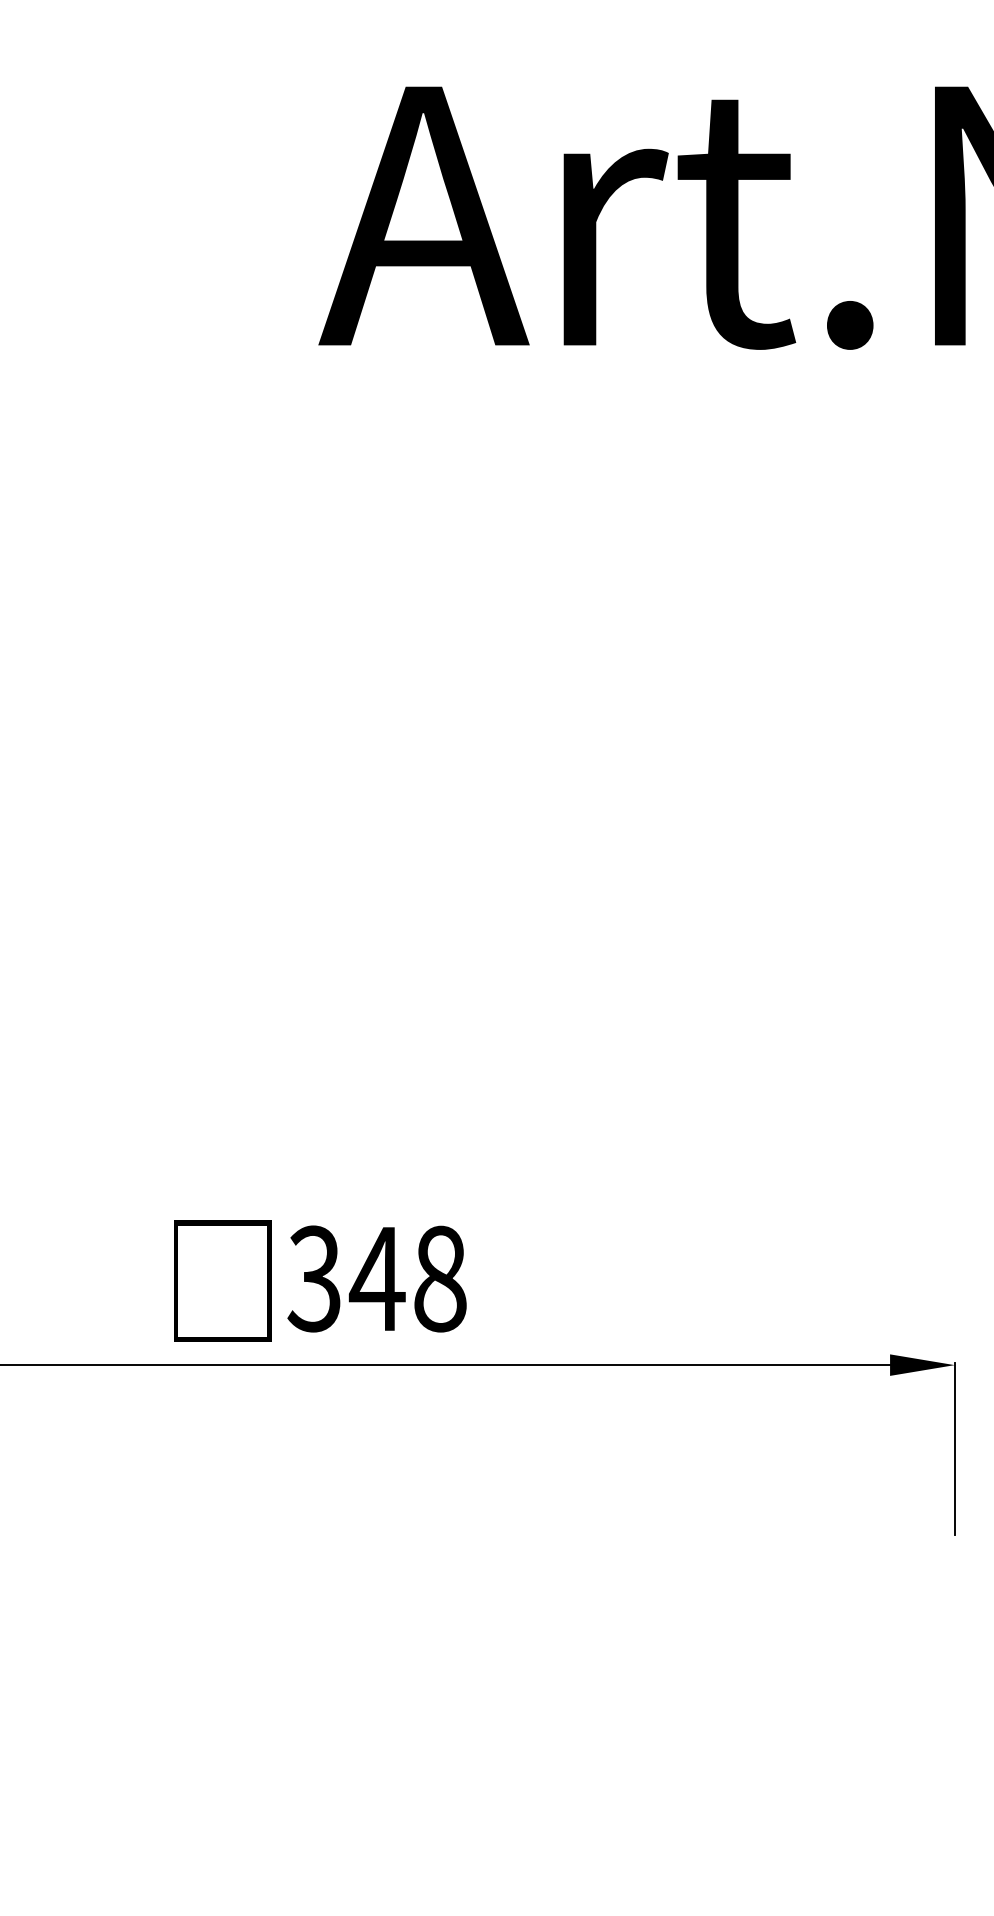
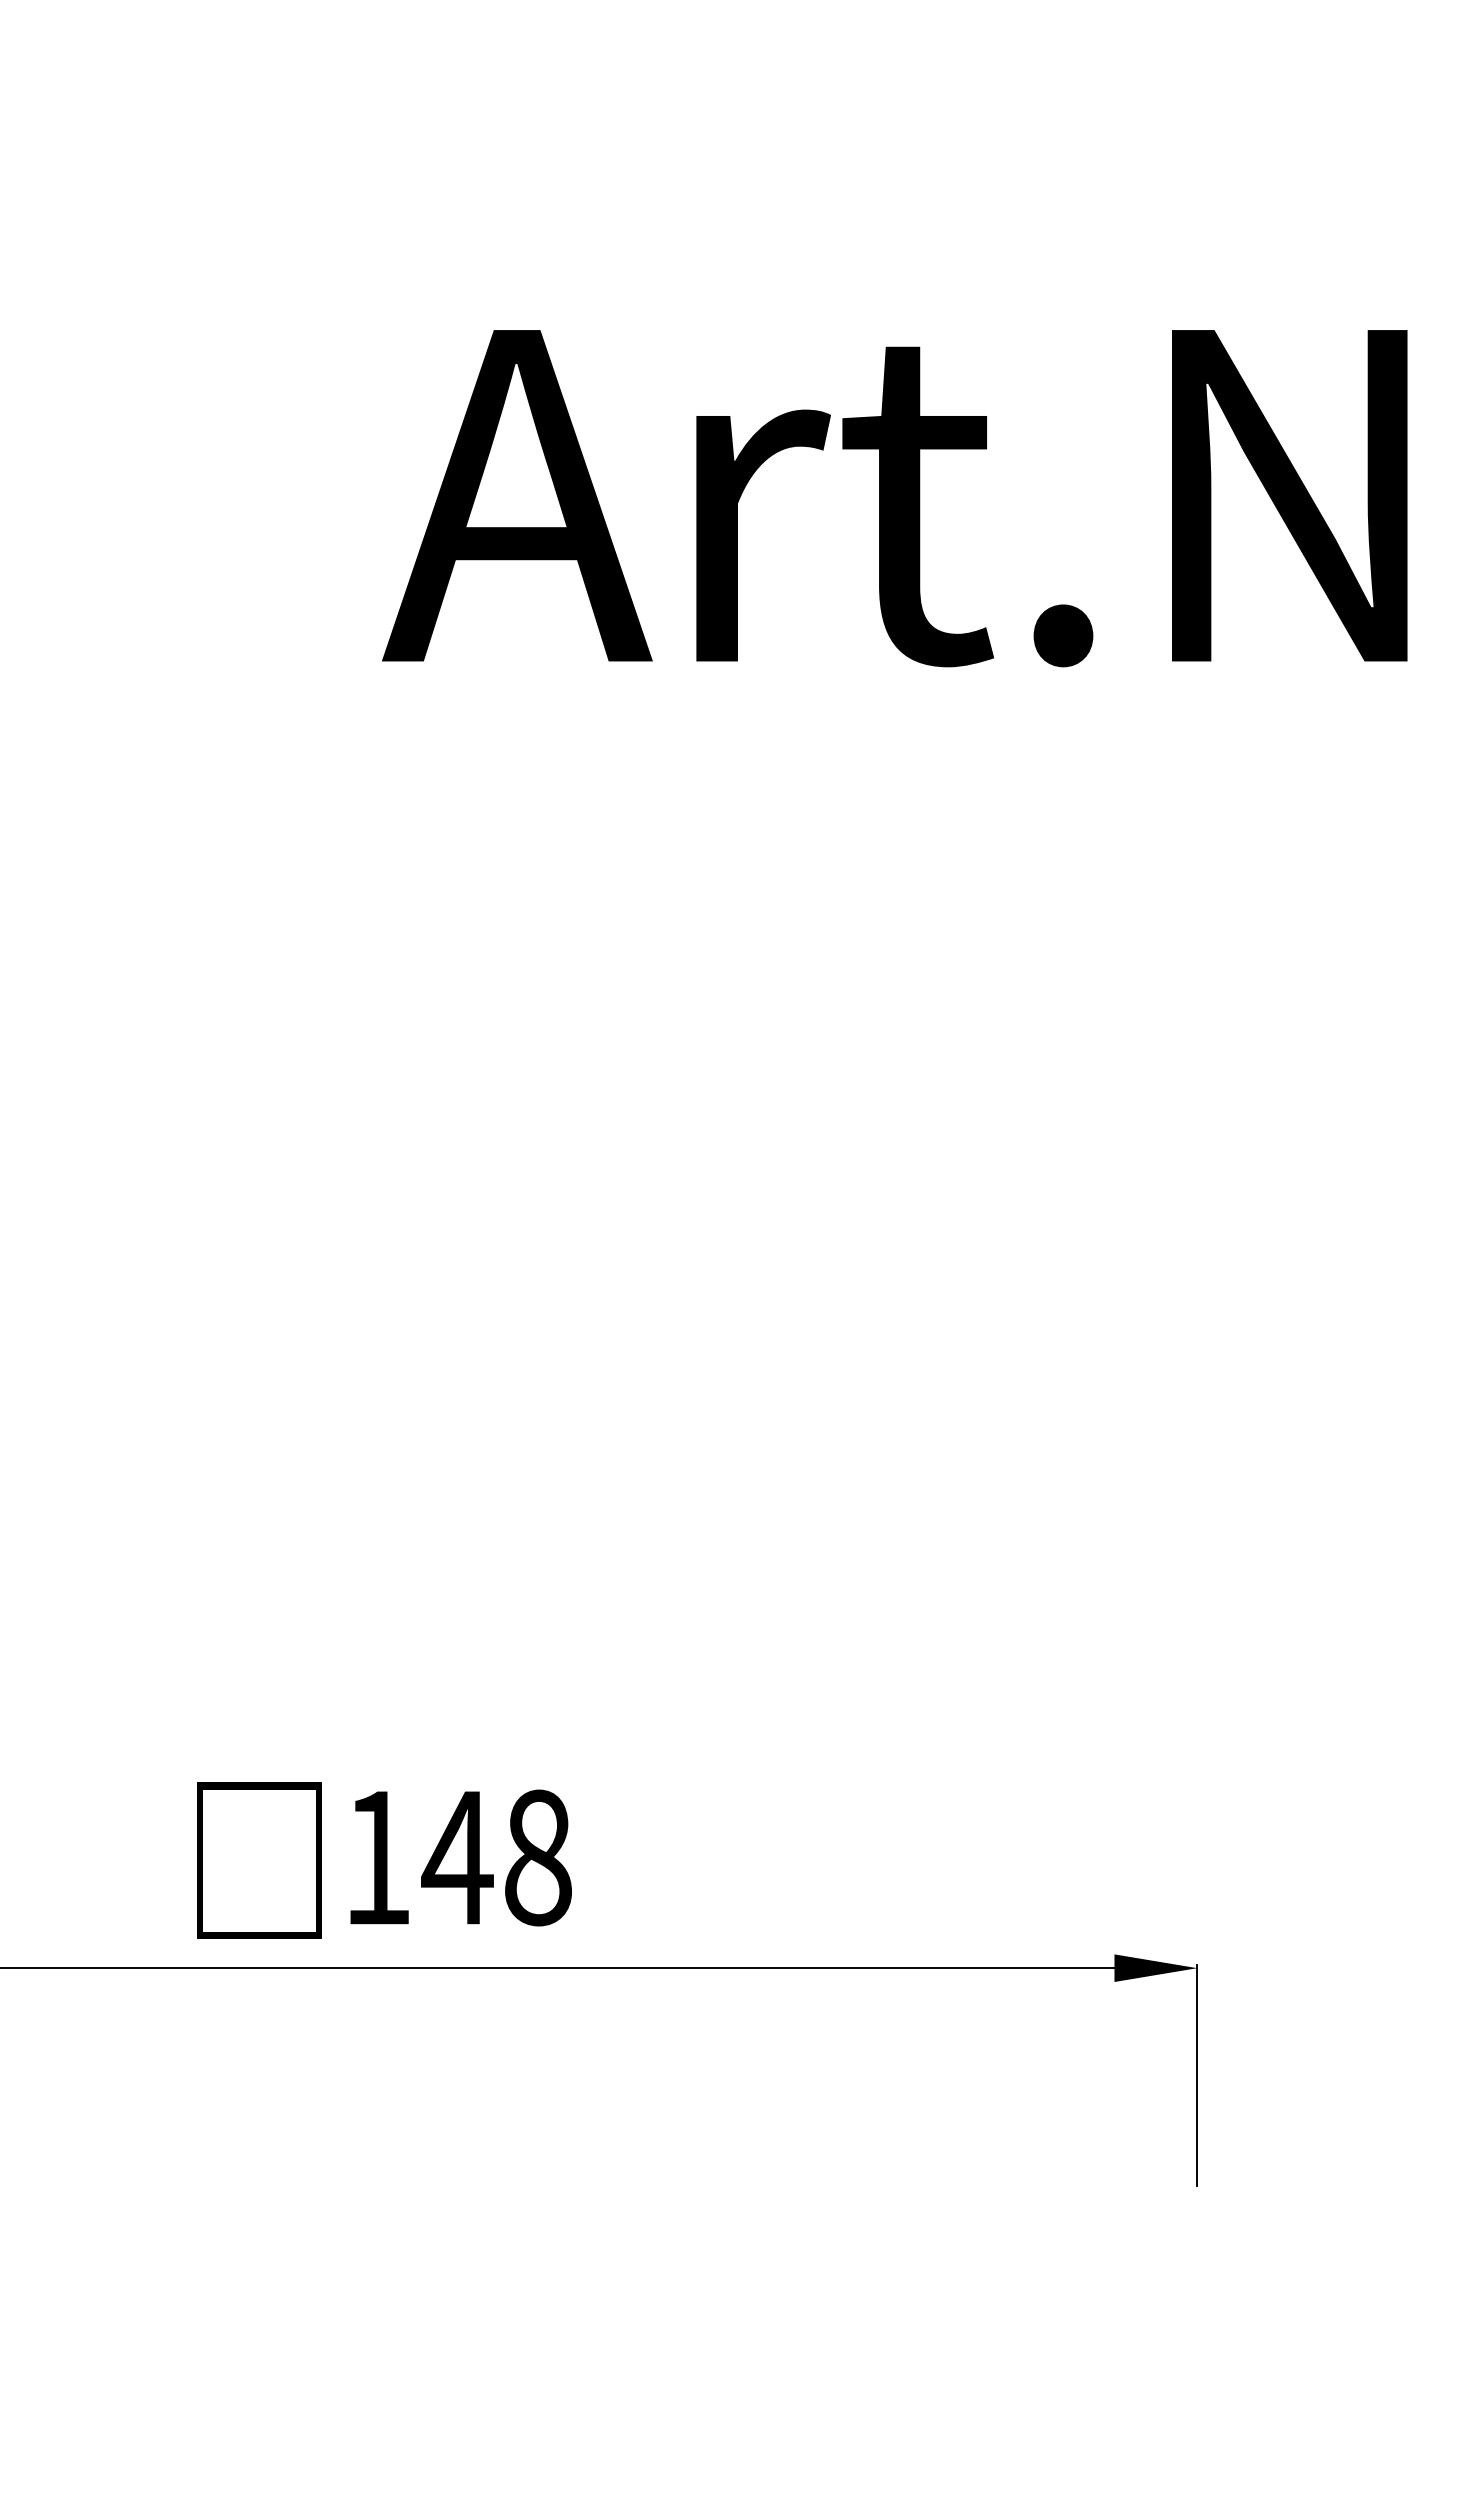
text: (313, 1278) -> (375, 1857), 348 -> 148

